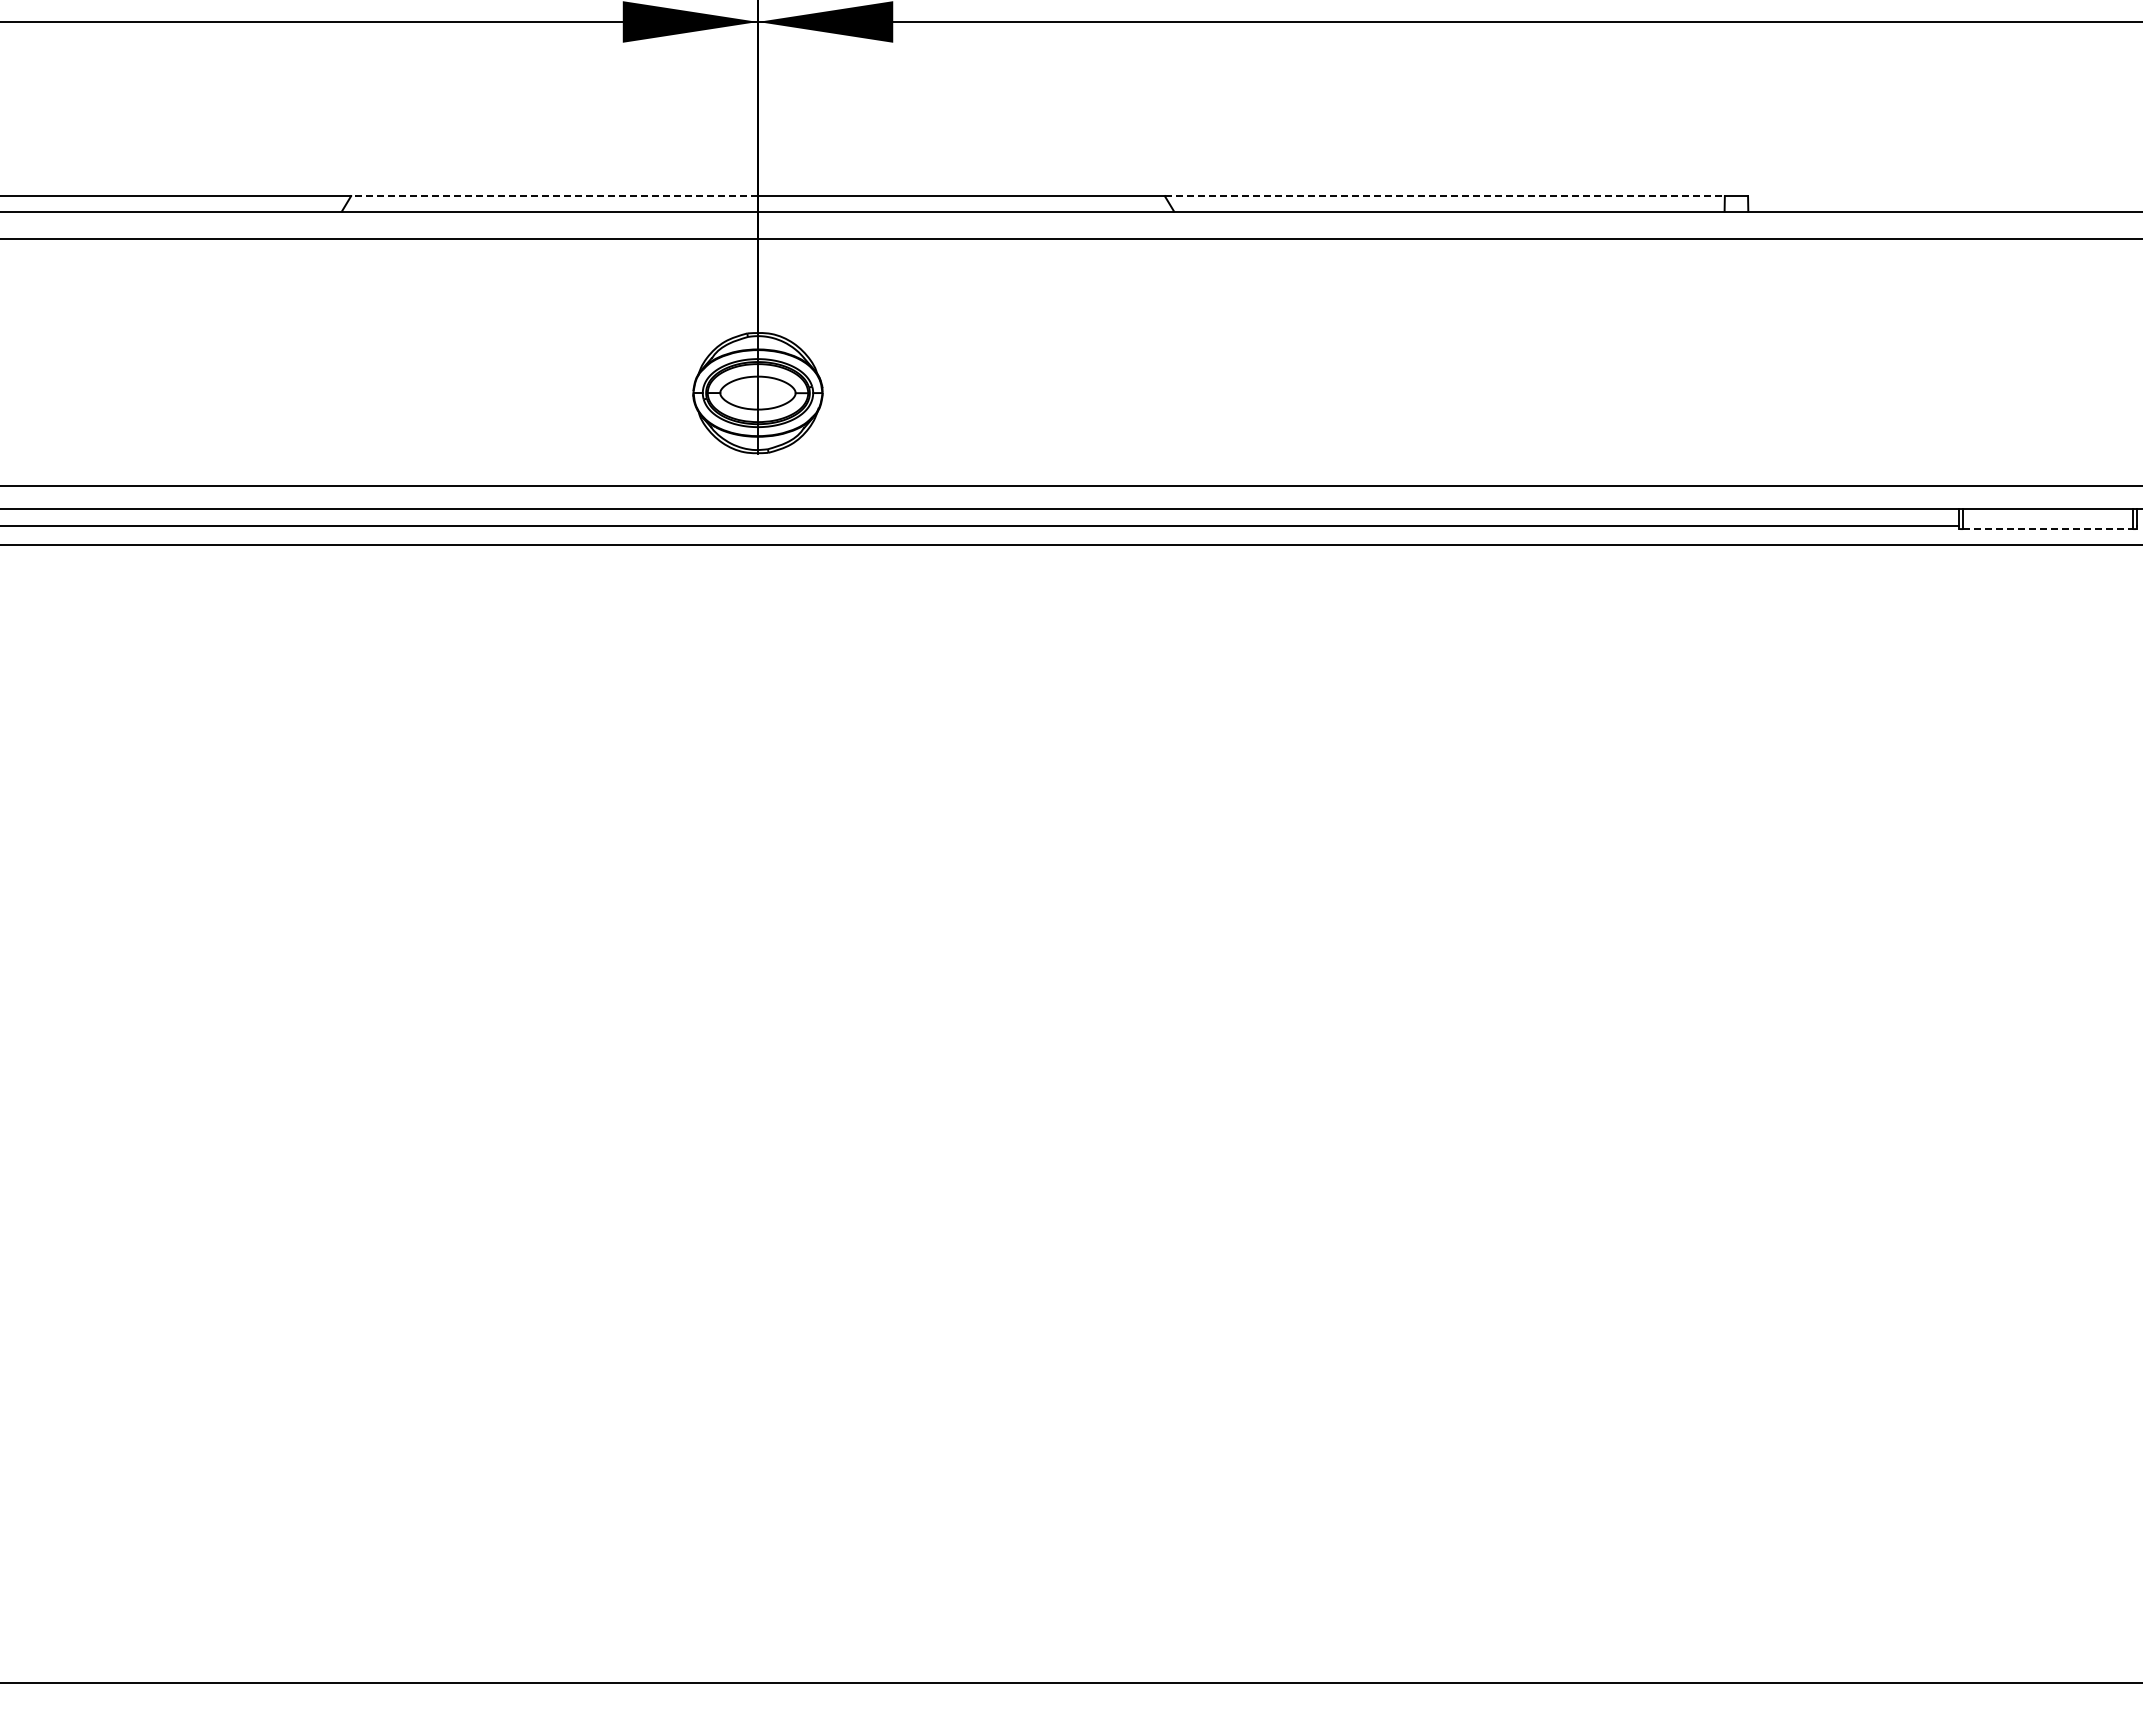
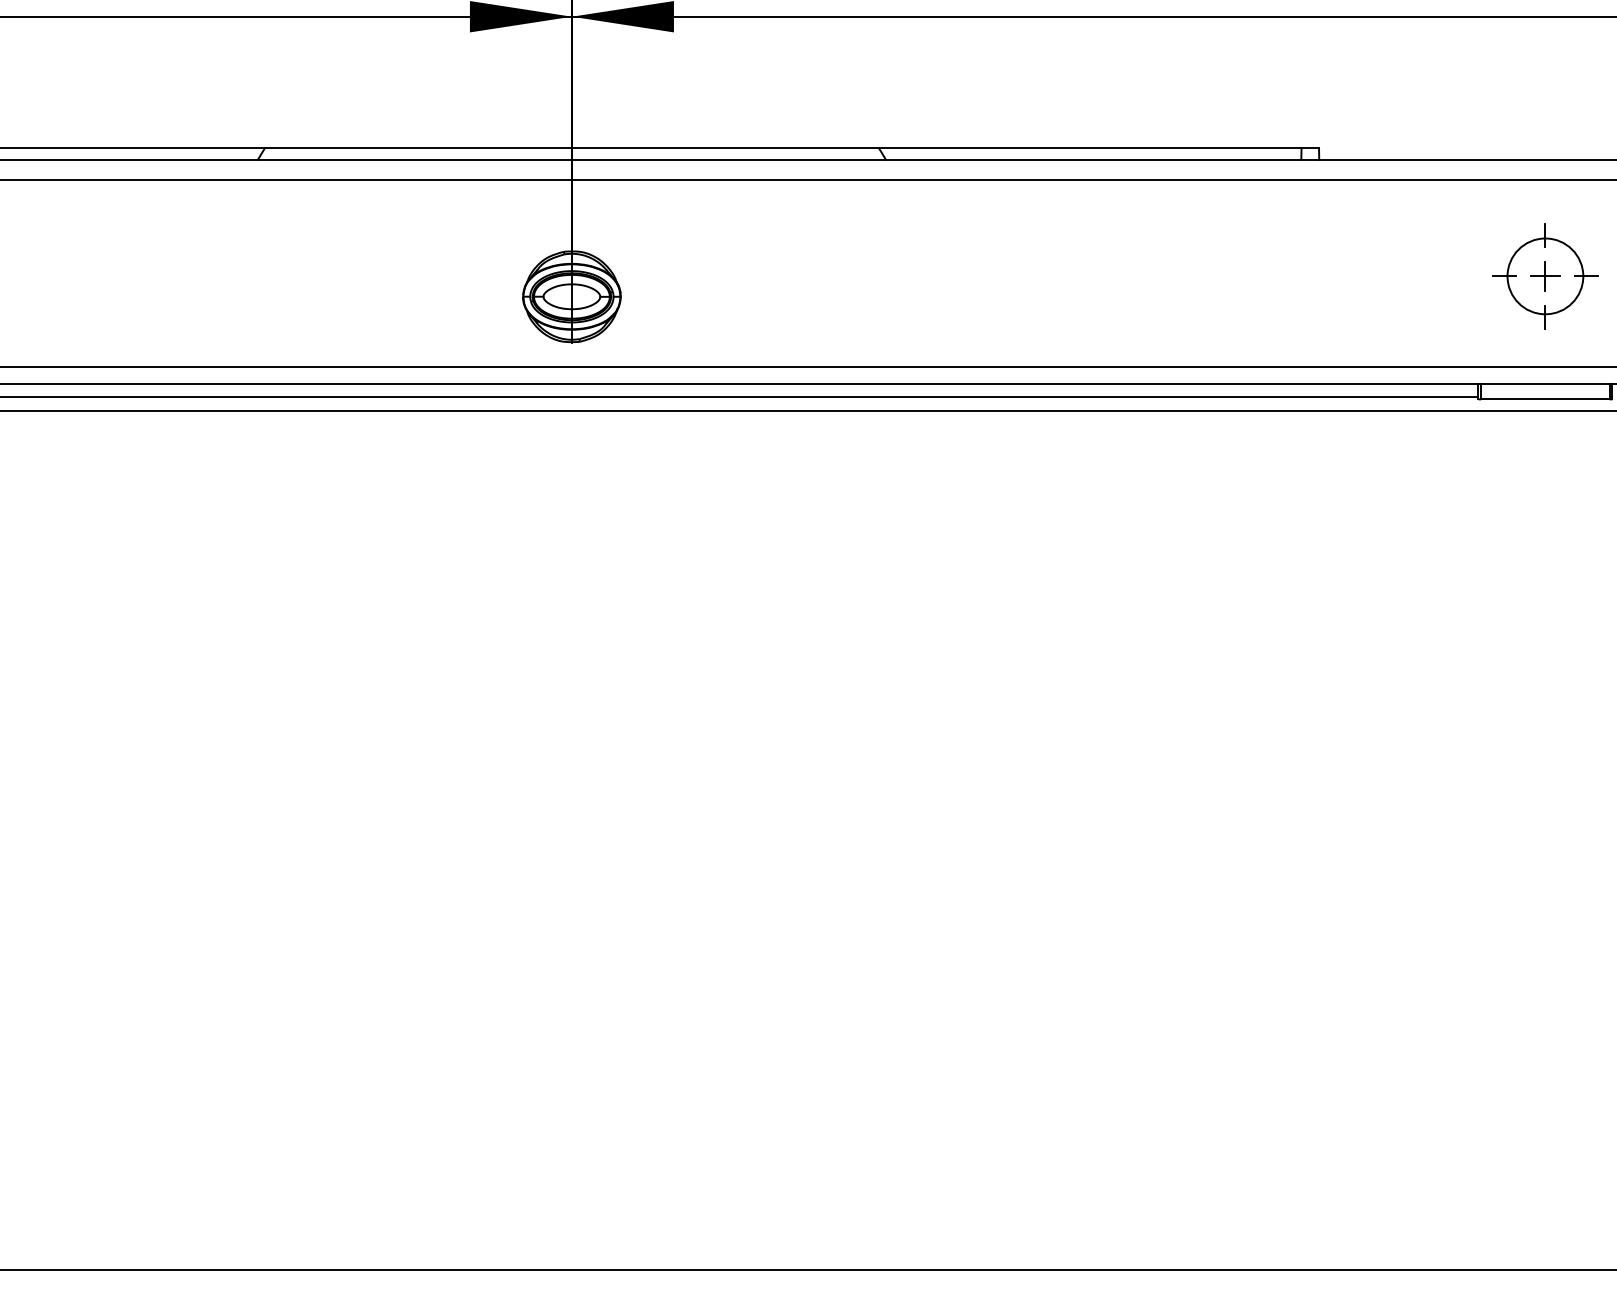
line: (554, 196) -> (418, 148), dashed -> solid
line: (1445, 196) -> (1090, 148), dashed -> solid
part: (2048, 366) -> (1545, 276), added
line: (2048, 529) -> (1545, 399), dashed -> solid

